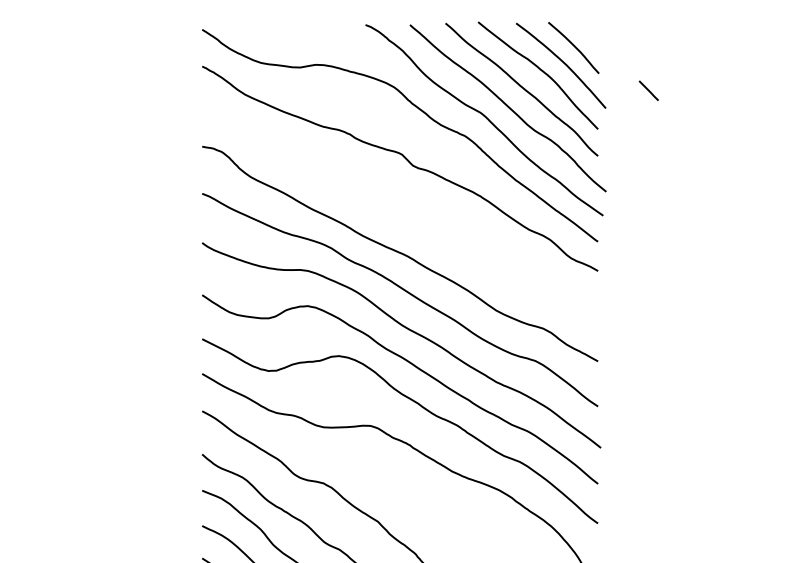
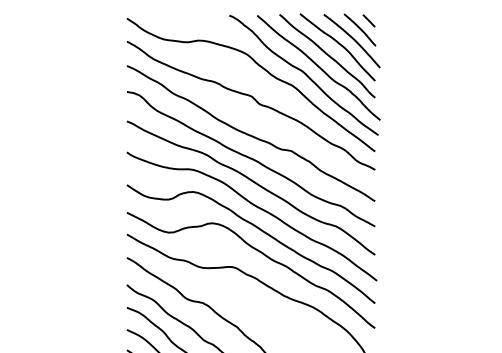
line: (647, 90) -> (368, 20), moved
curve: (399, 214) -> (250, 134), added

